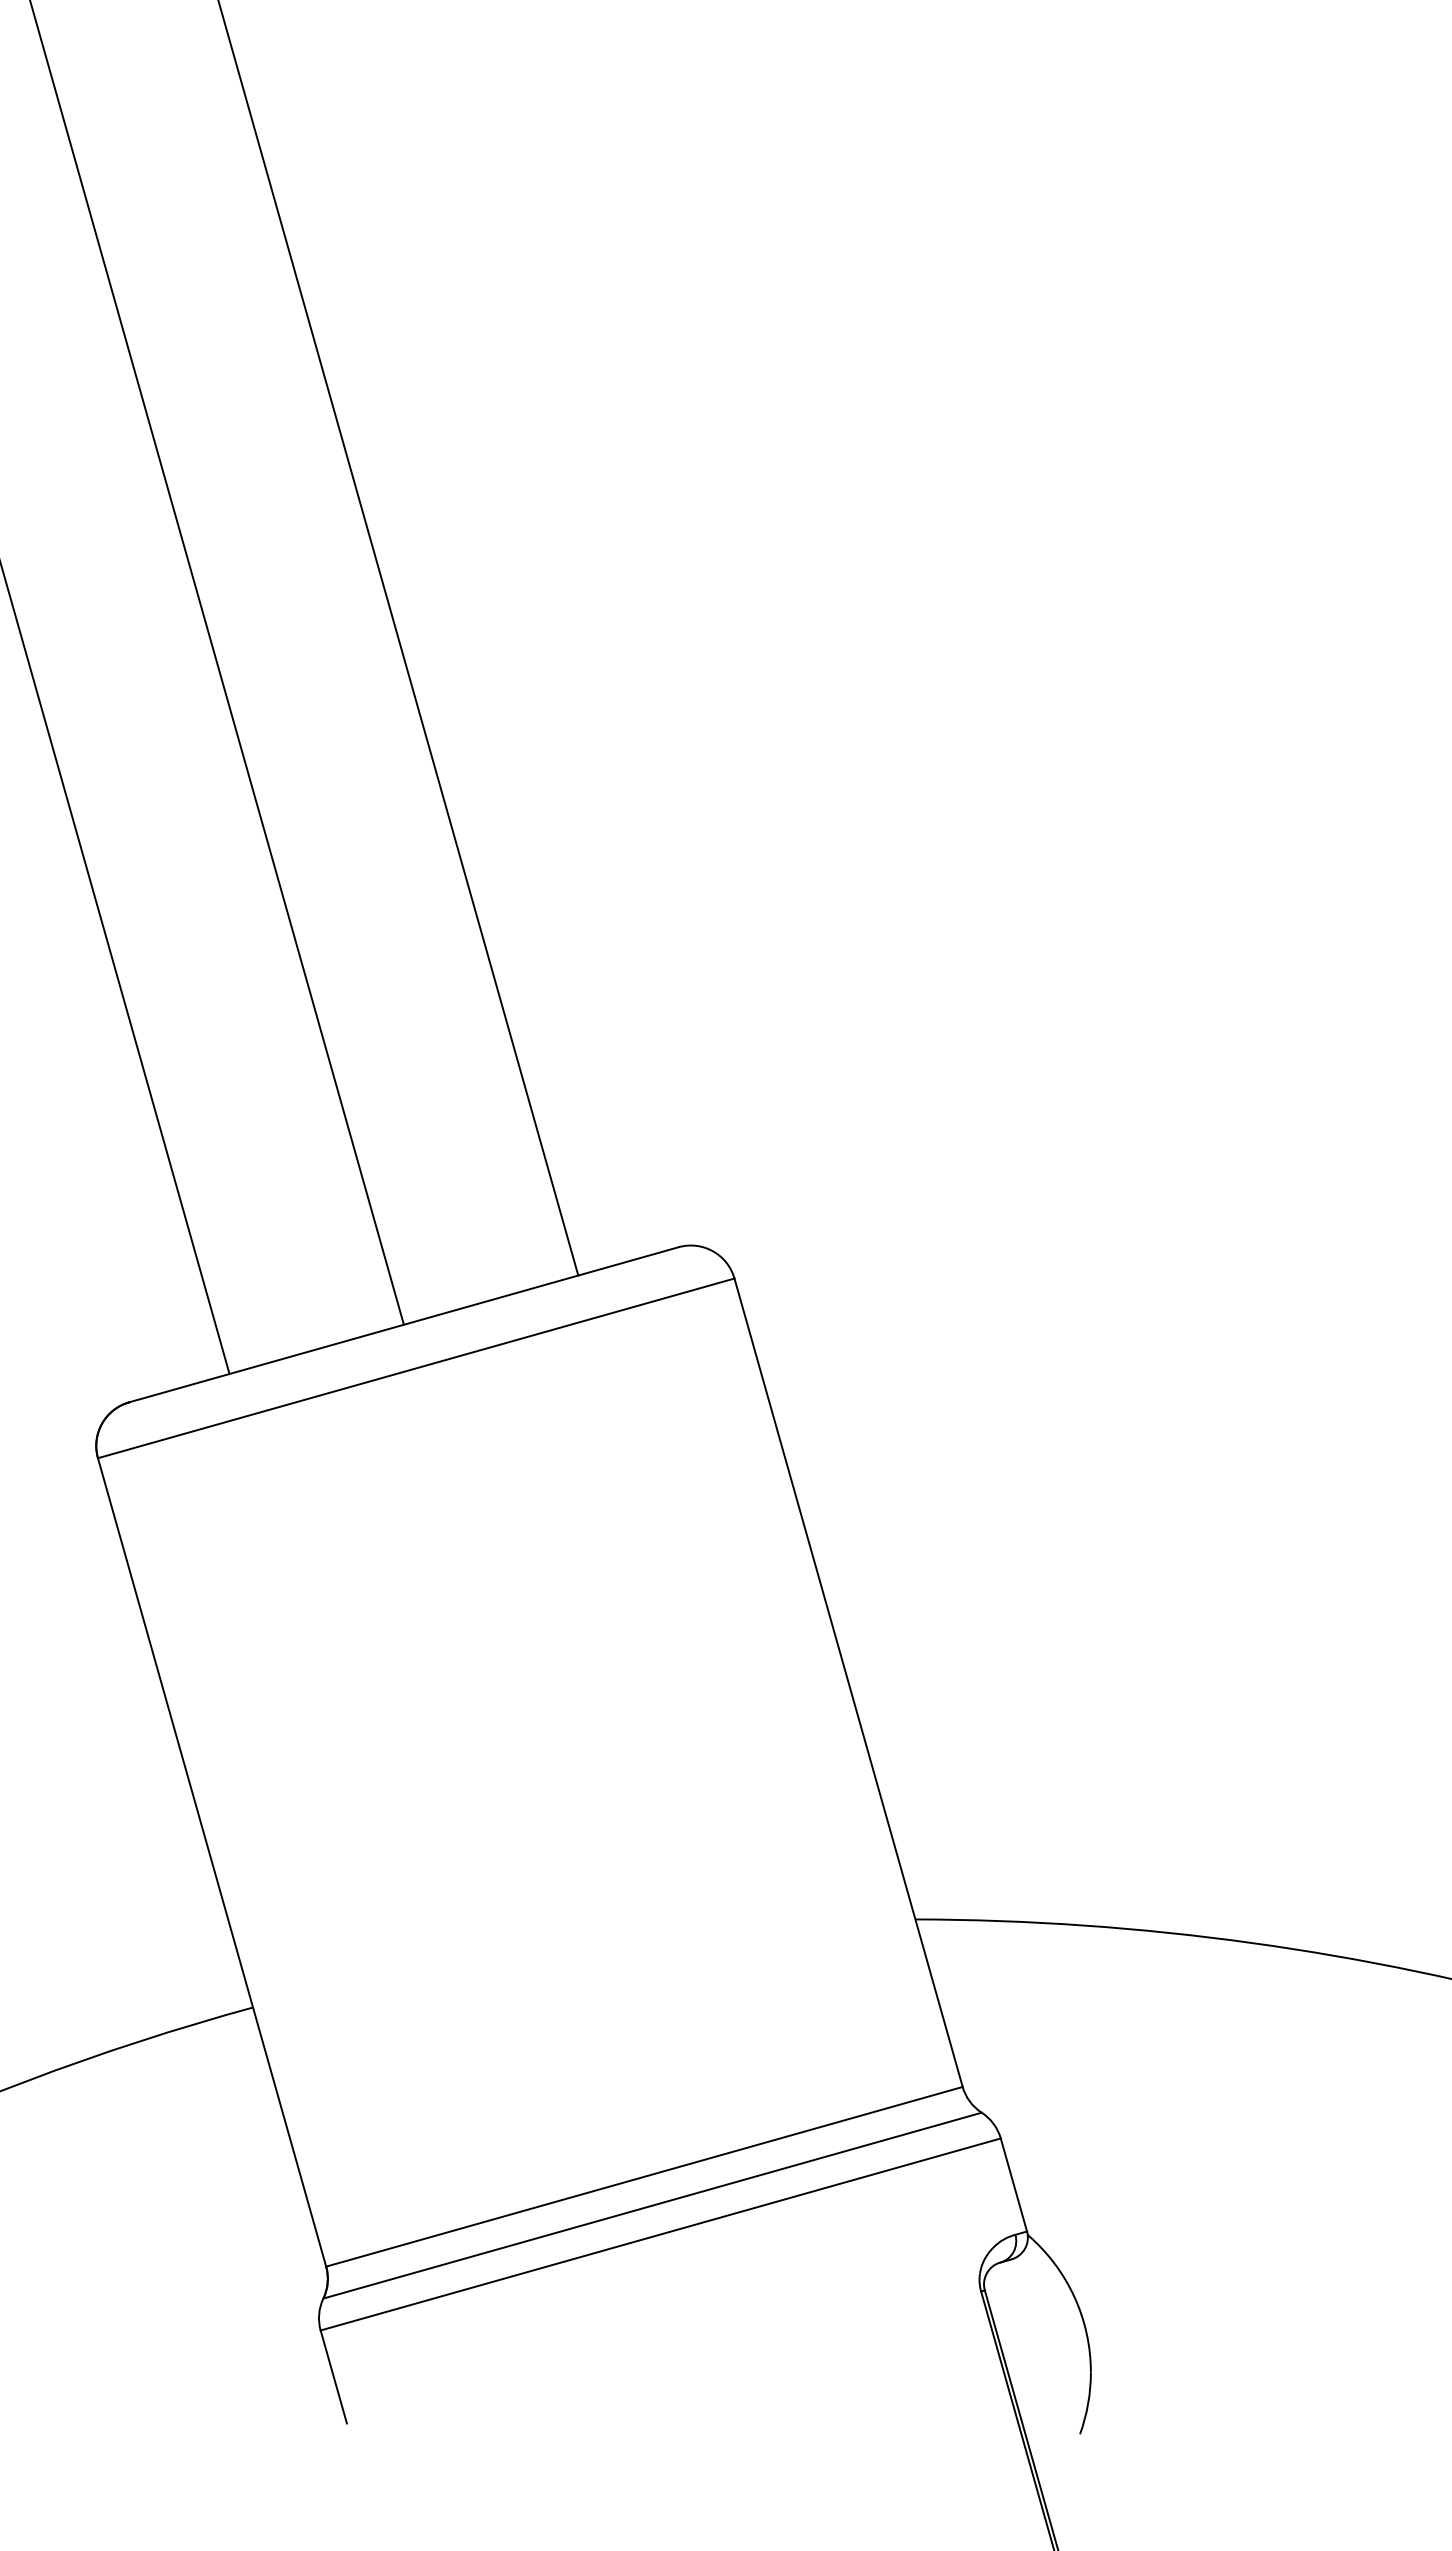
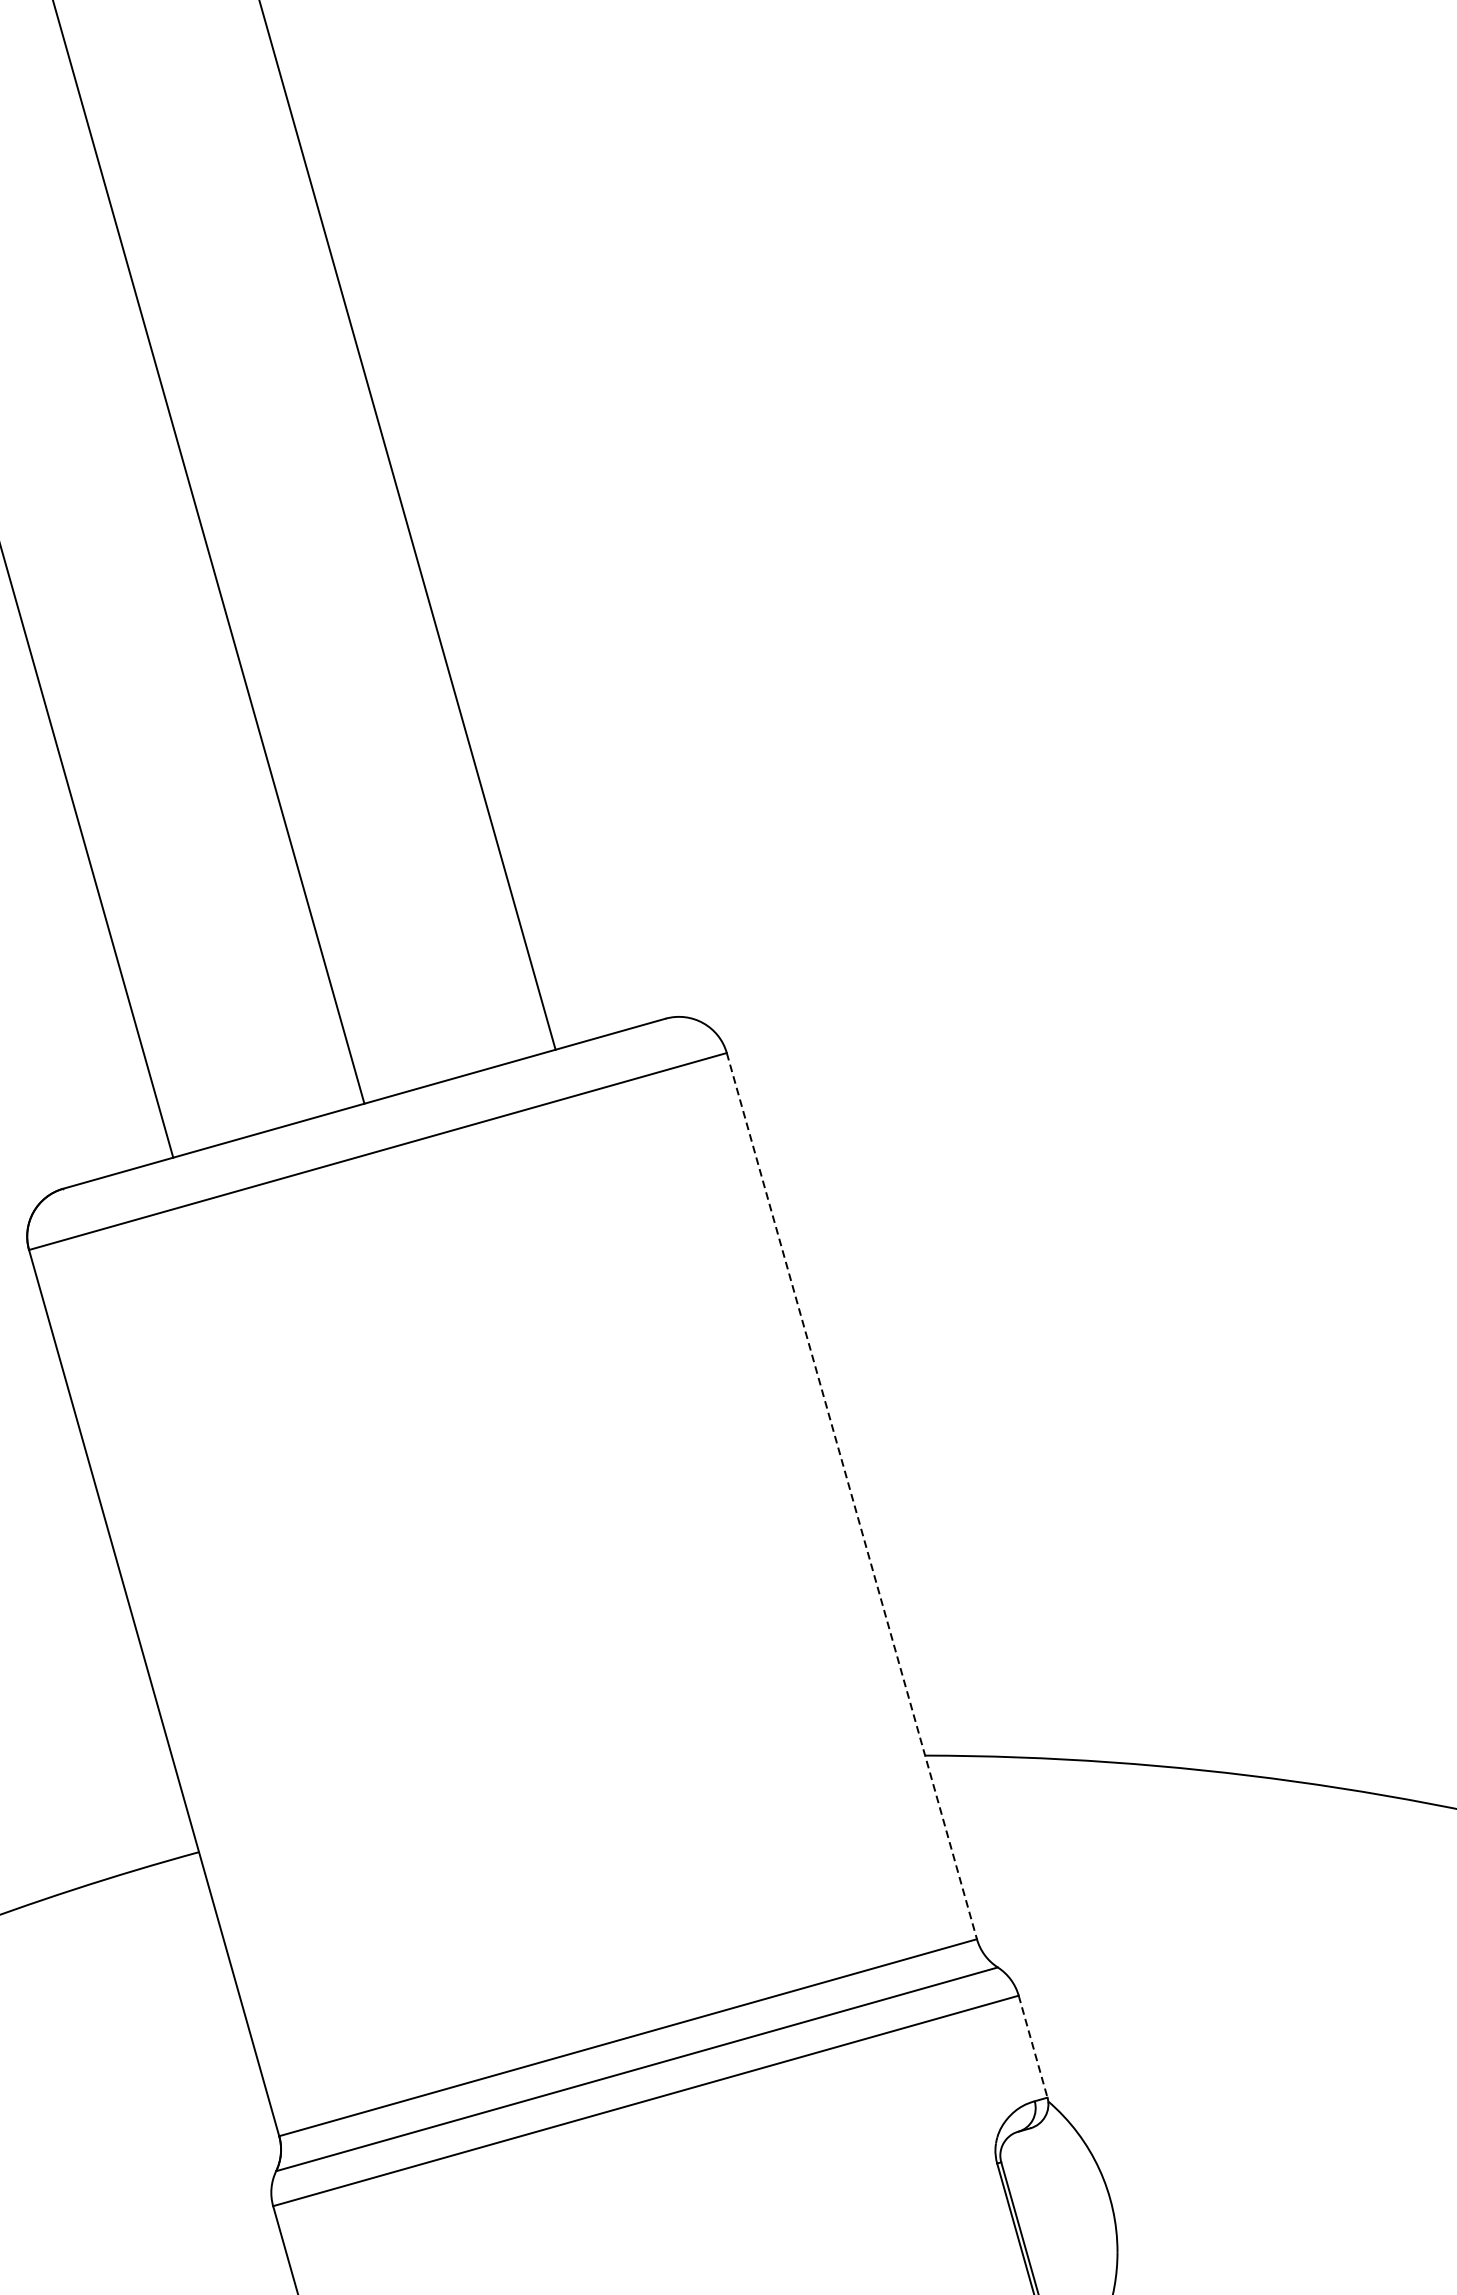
line: (848, 1683) -> (851, 1496), solid -> dashed
line: (1014, 2185) -> (1033, 2047), solid -> dashed

